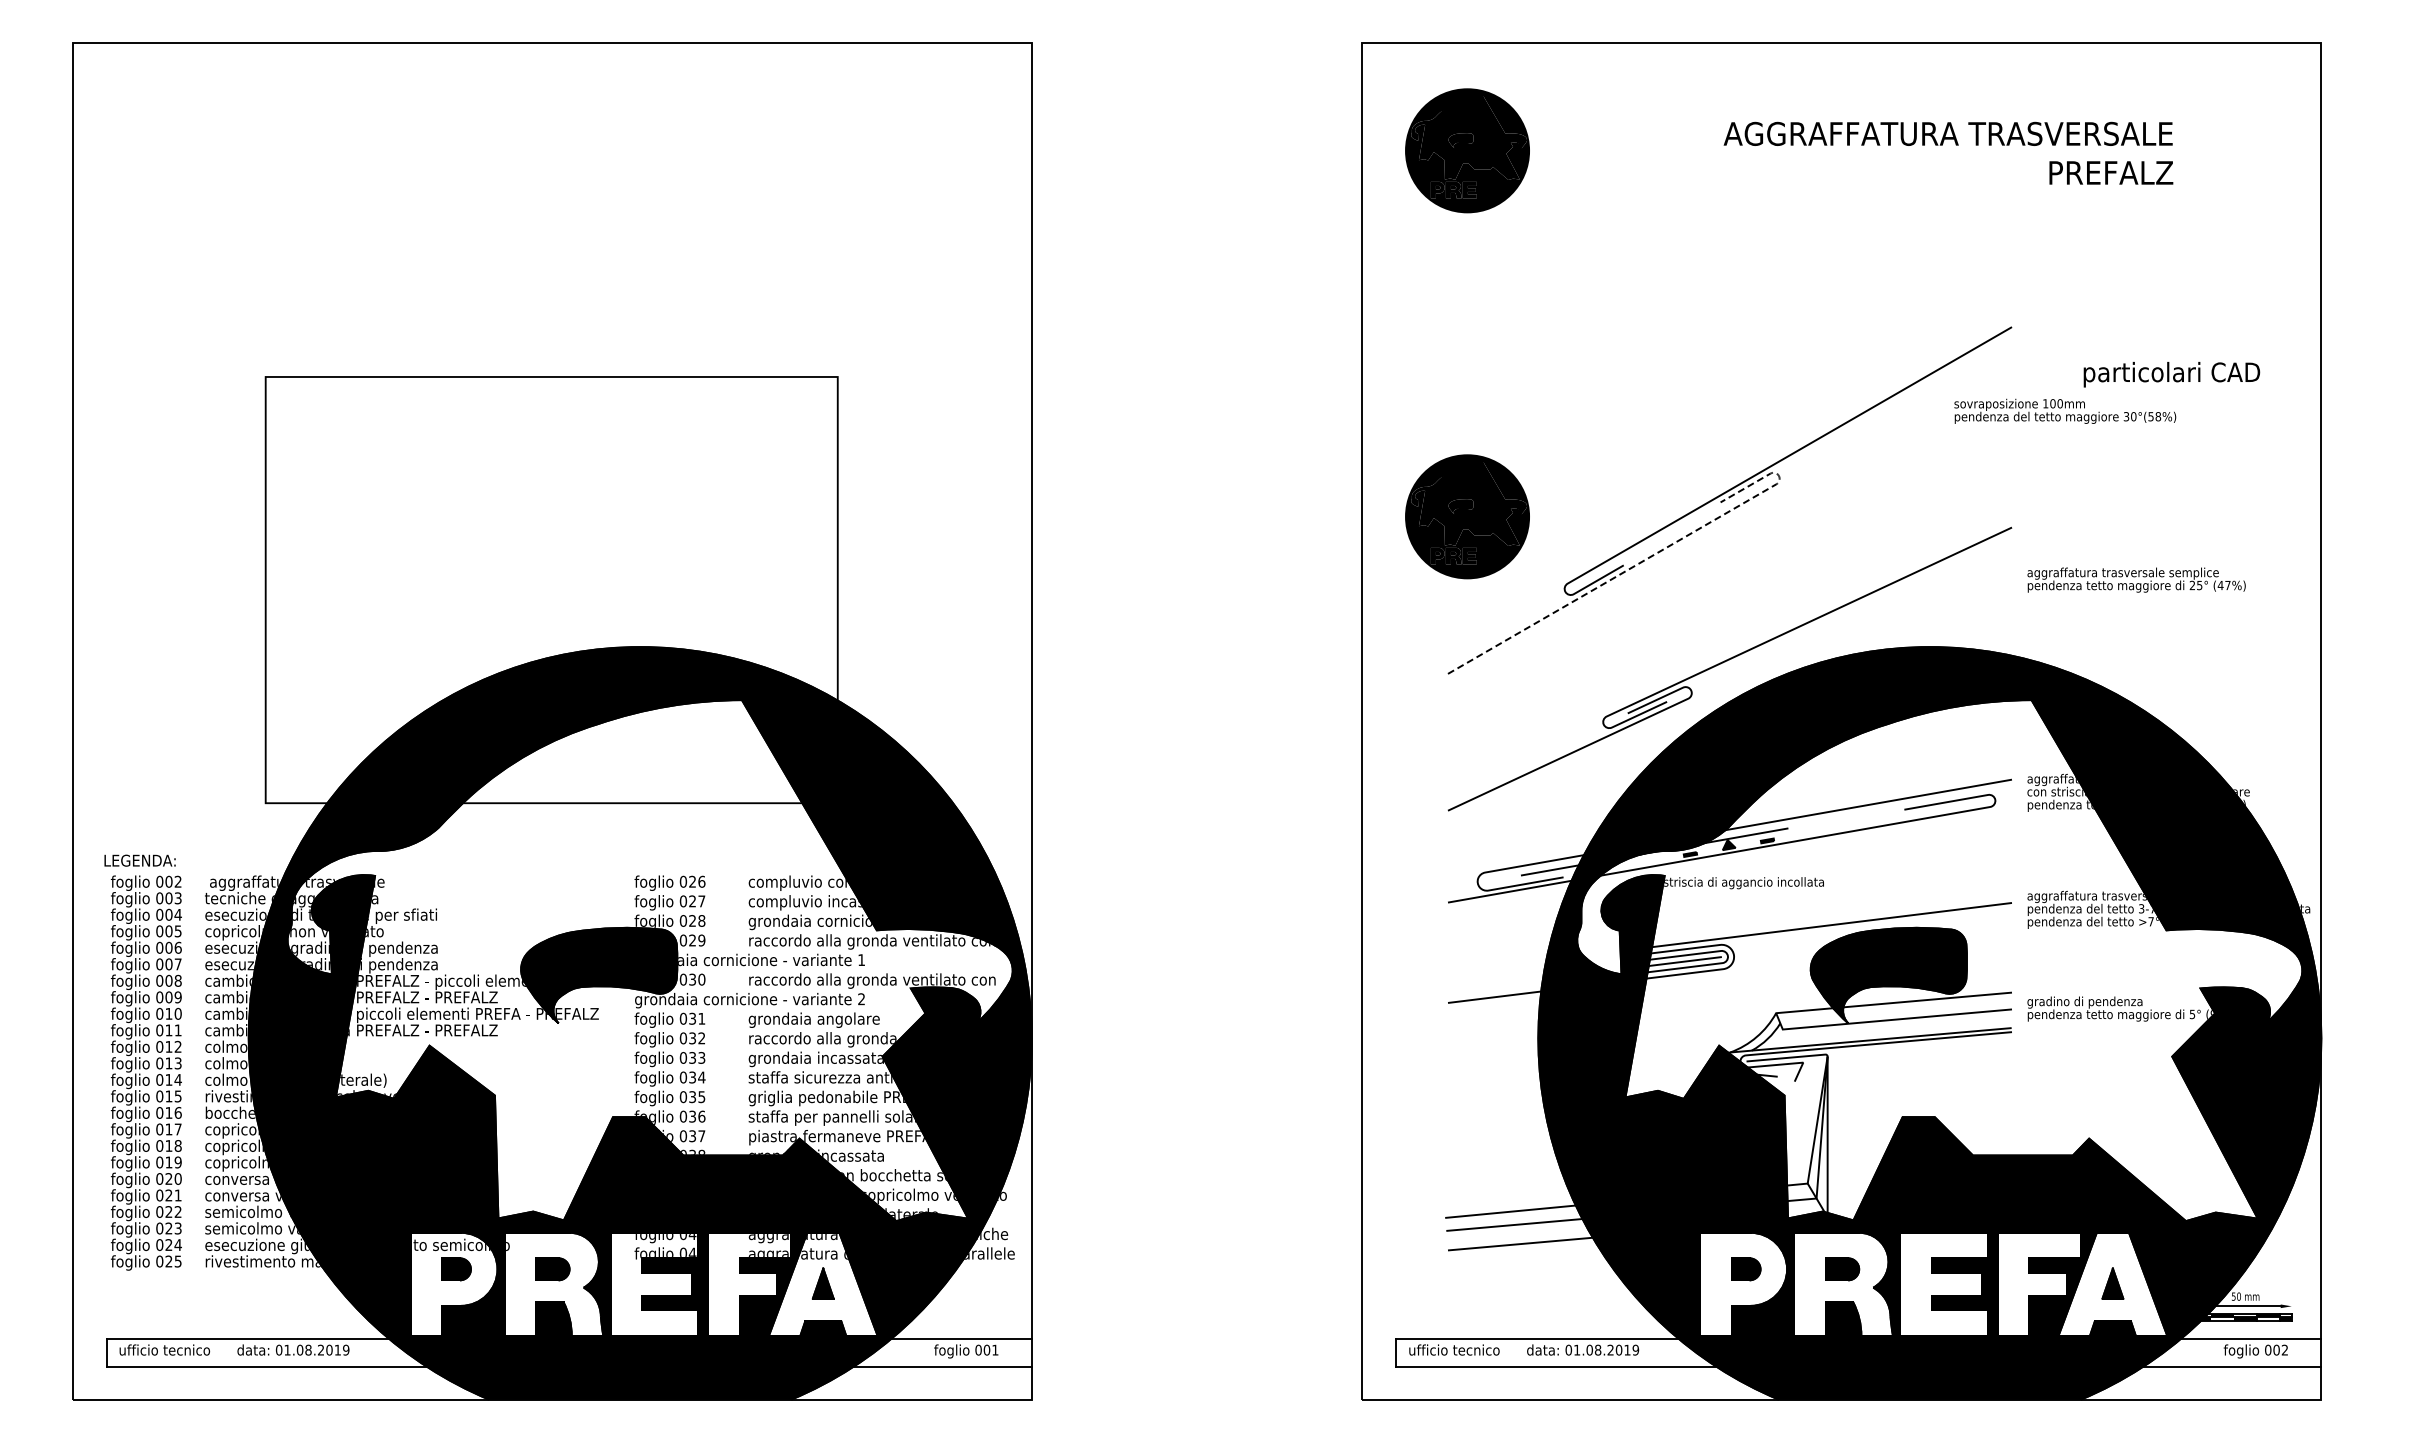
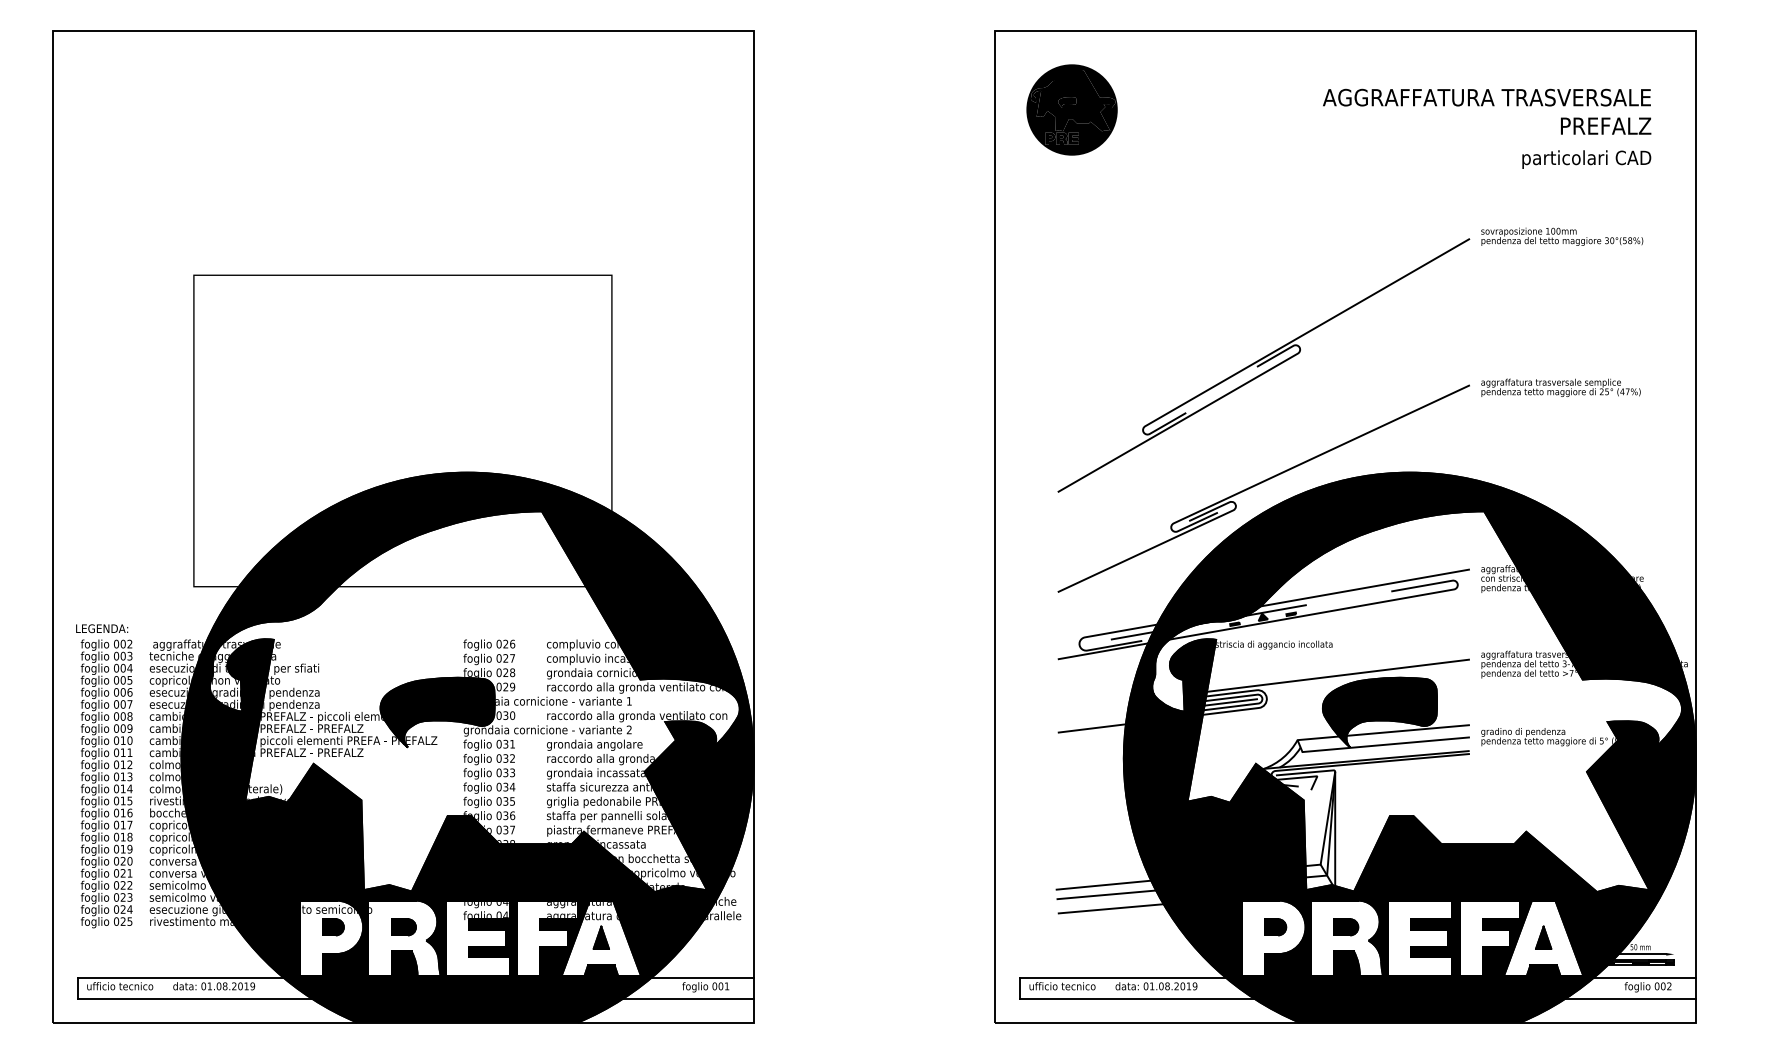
text: (1948, 152) -> (1487, 111), moved
text: (2171, 374) -> (1586, 159), moved
text: (2065, 410) -> (1562, 236), moved
part: (1467, 516) -> (1072, 377), removed
line: (1652, 556) -> (1207, 406), dashed -> solid
text: (2136, 579) -> (1560, 387), moved

